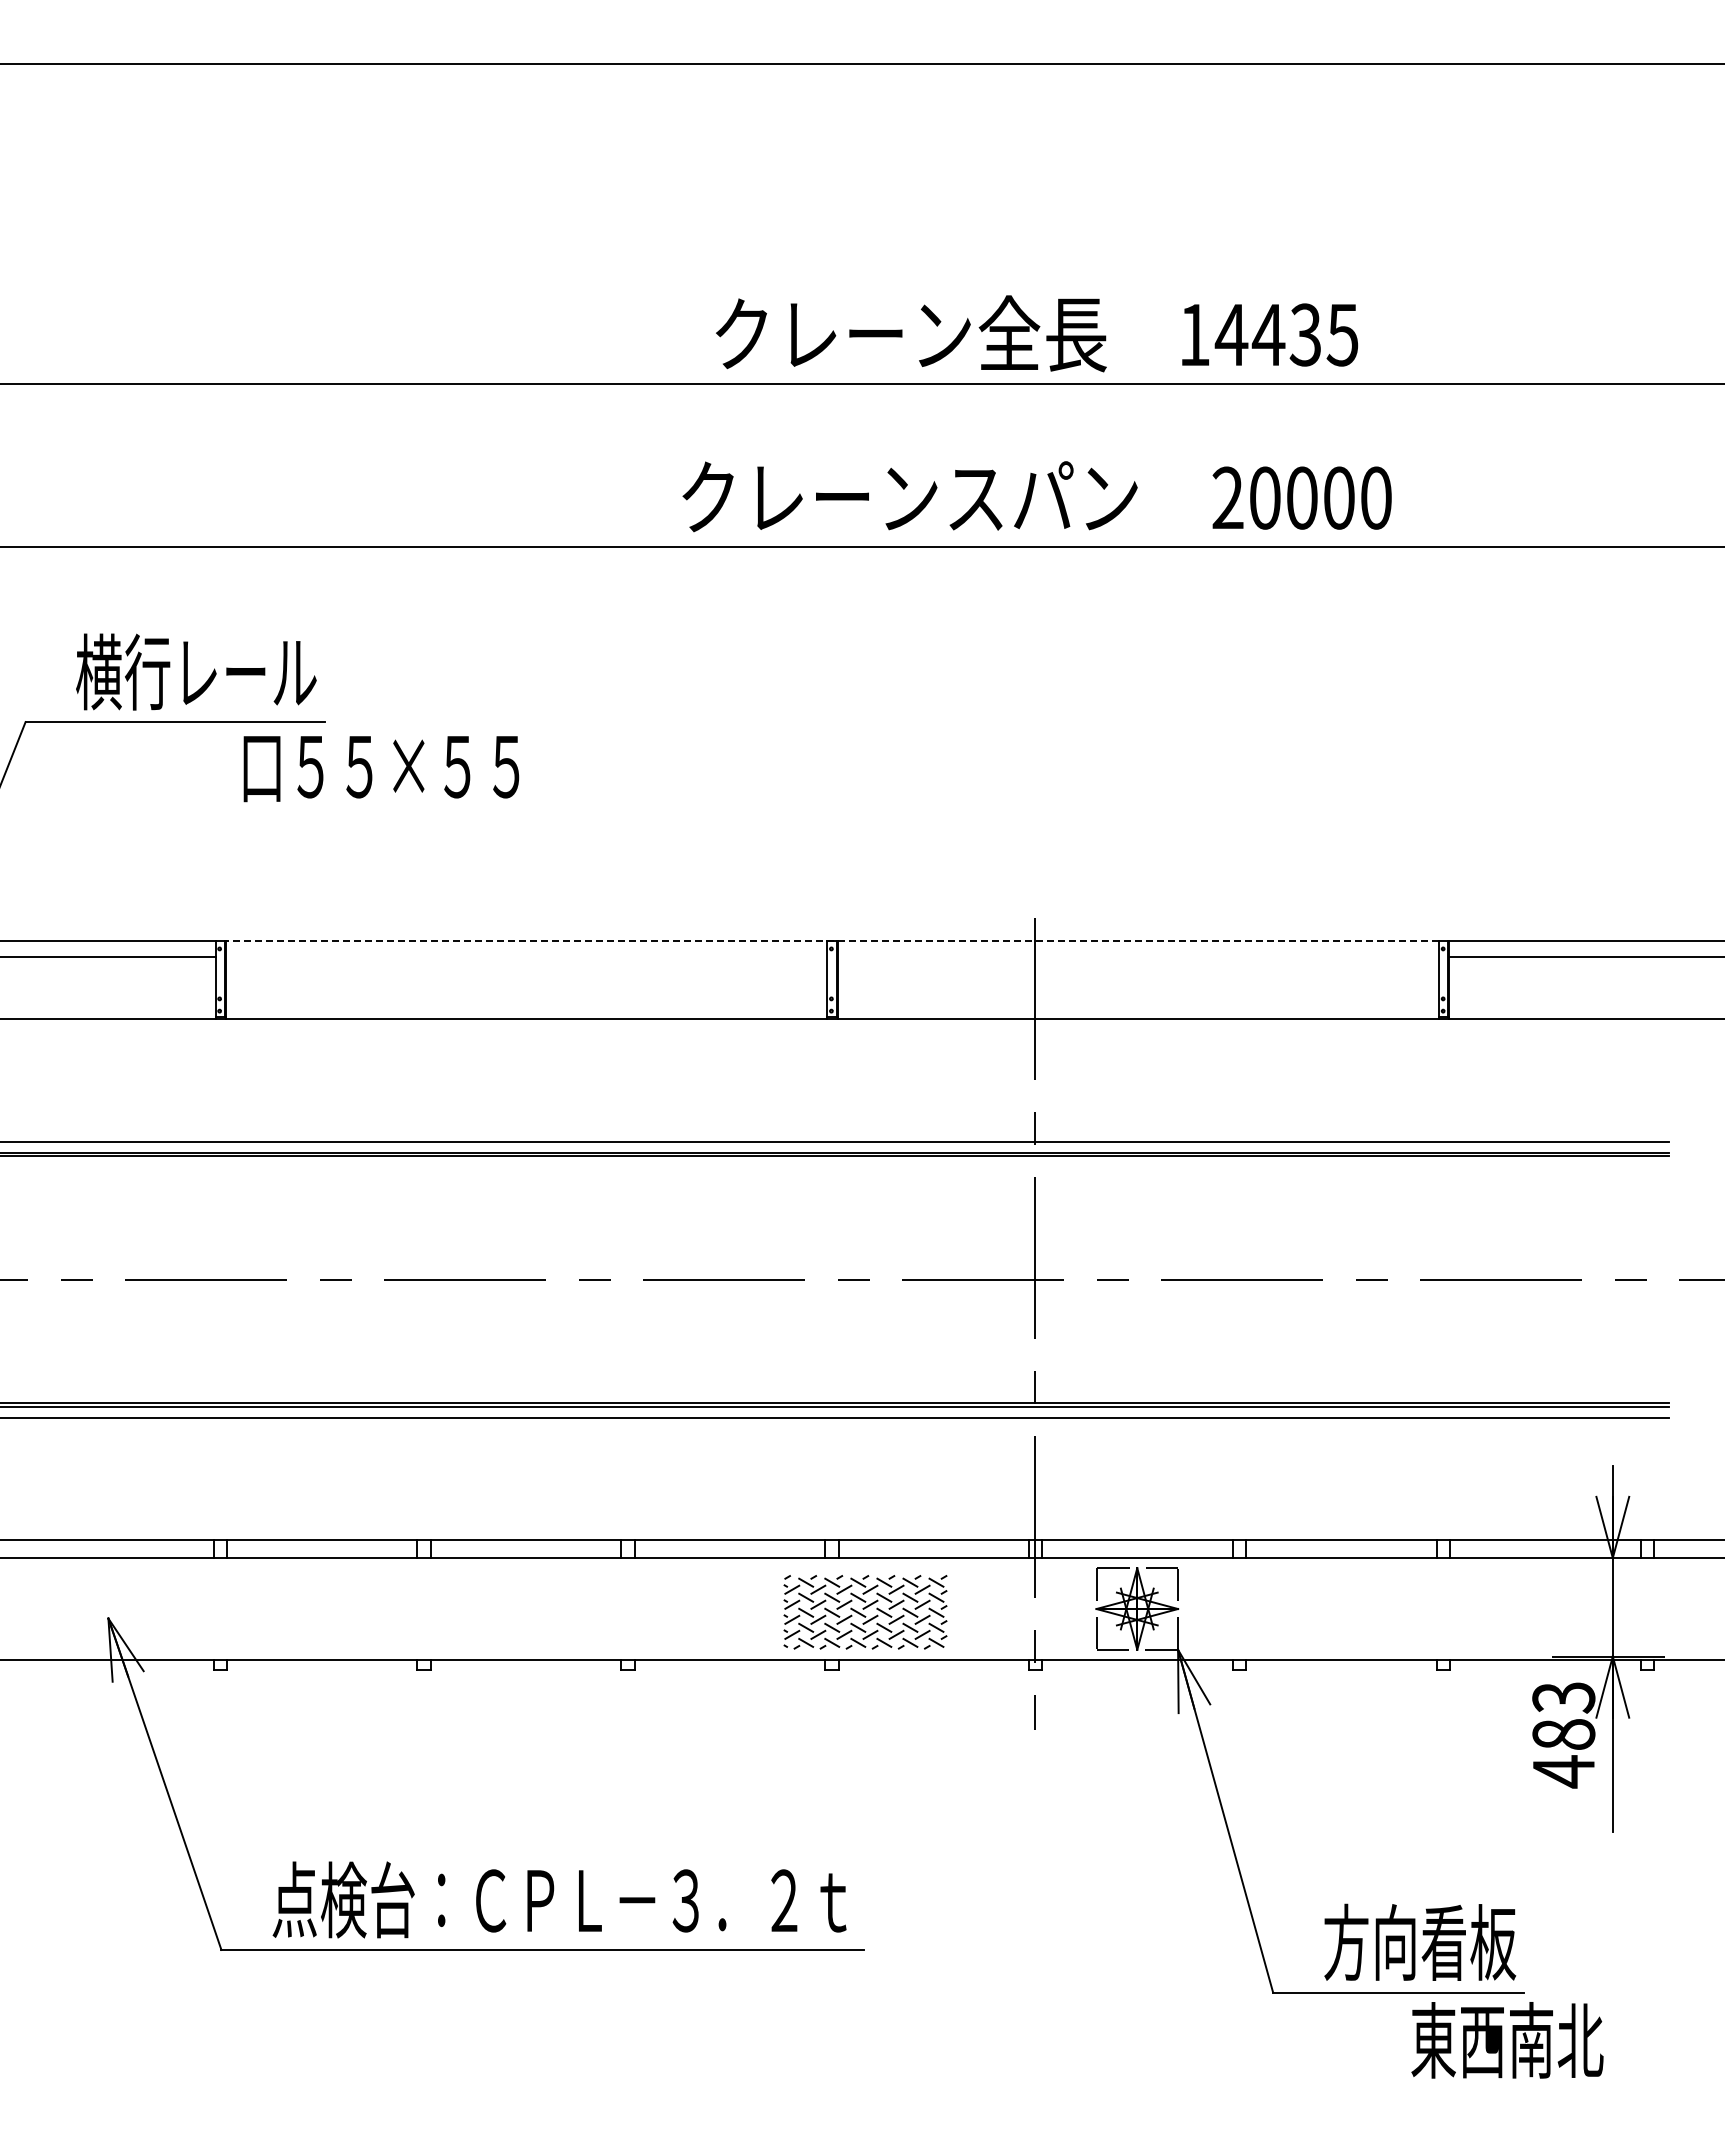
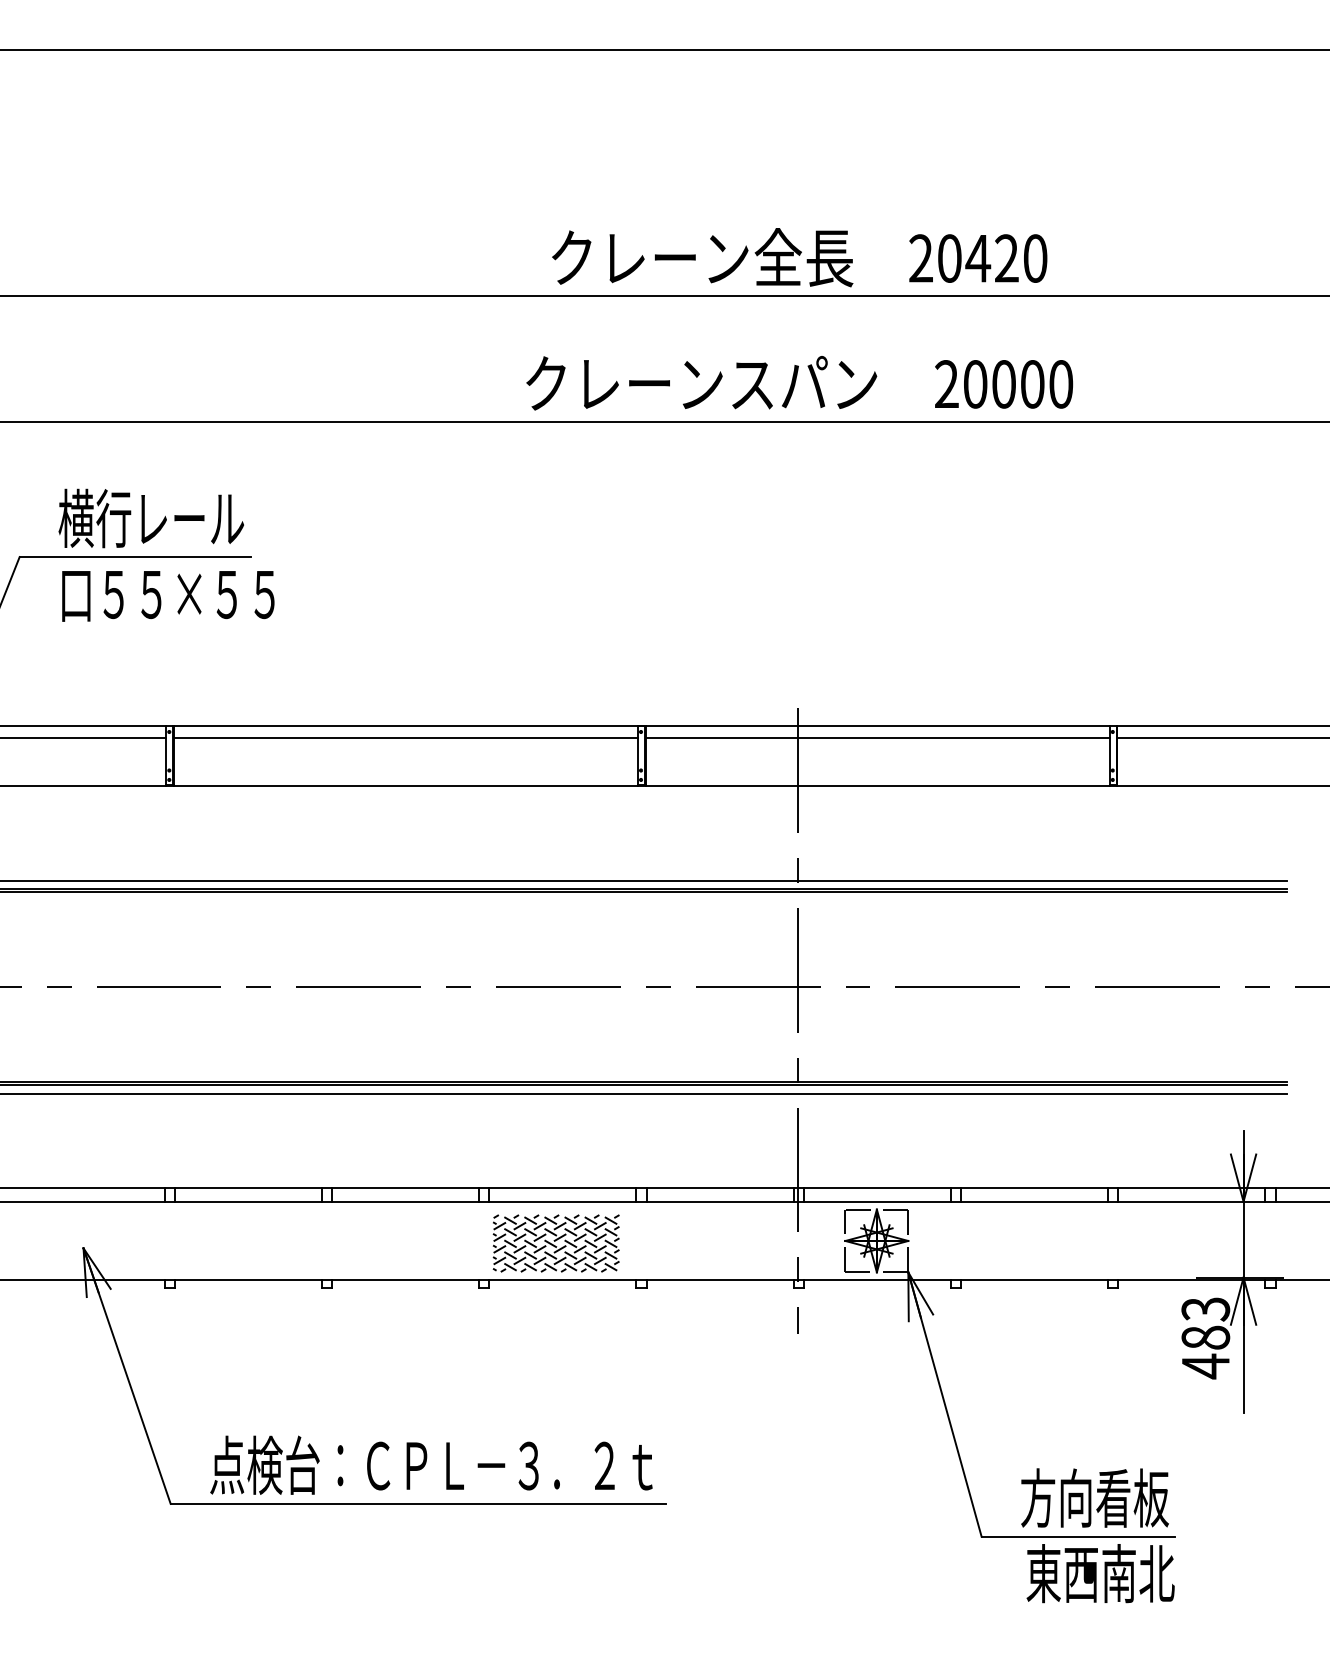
text: (1268, 334) -> (978, 258), 14435 -> 20420
text: (381, 769) -> (168, 596), moved
line: (832, 941) -> (641, 726), dashed -> solid
line: (526, 956) -> (405, 737), added
line: (1138, 956) -> (877, 737), added
part: (865, 1612) -> (556, 1243), moved
text: (1507, 2040) -> (1100, 1573), moved

